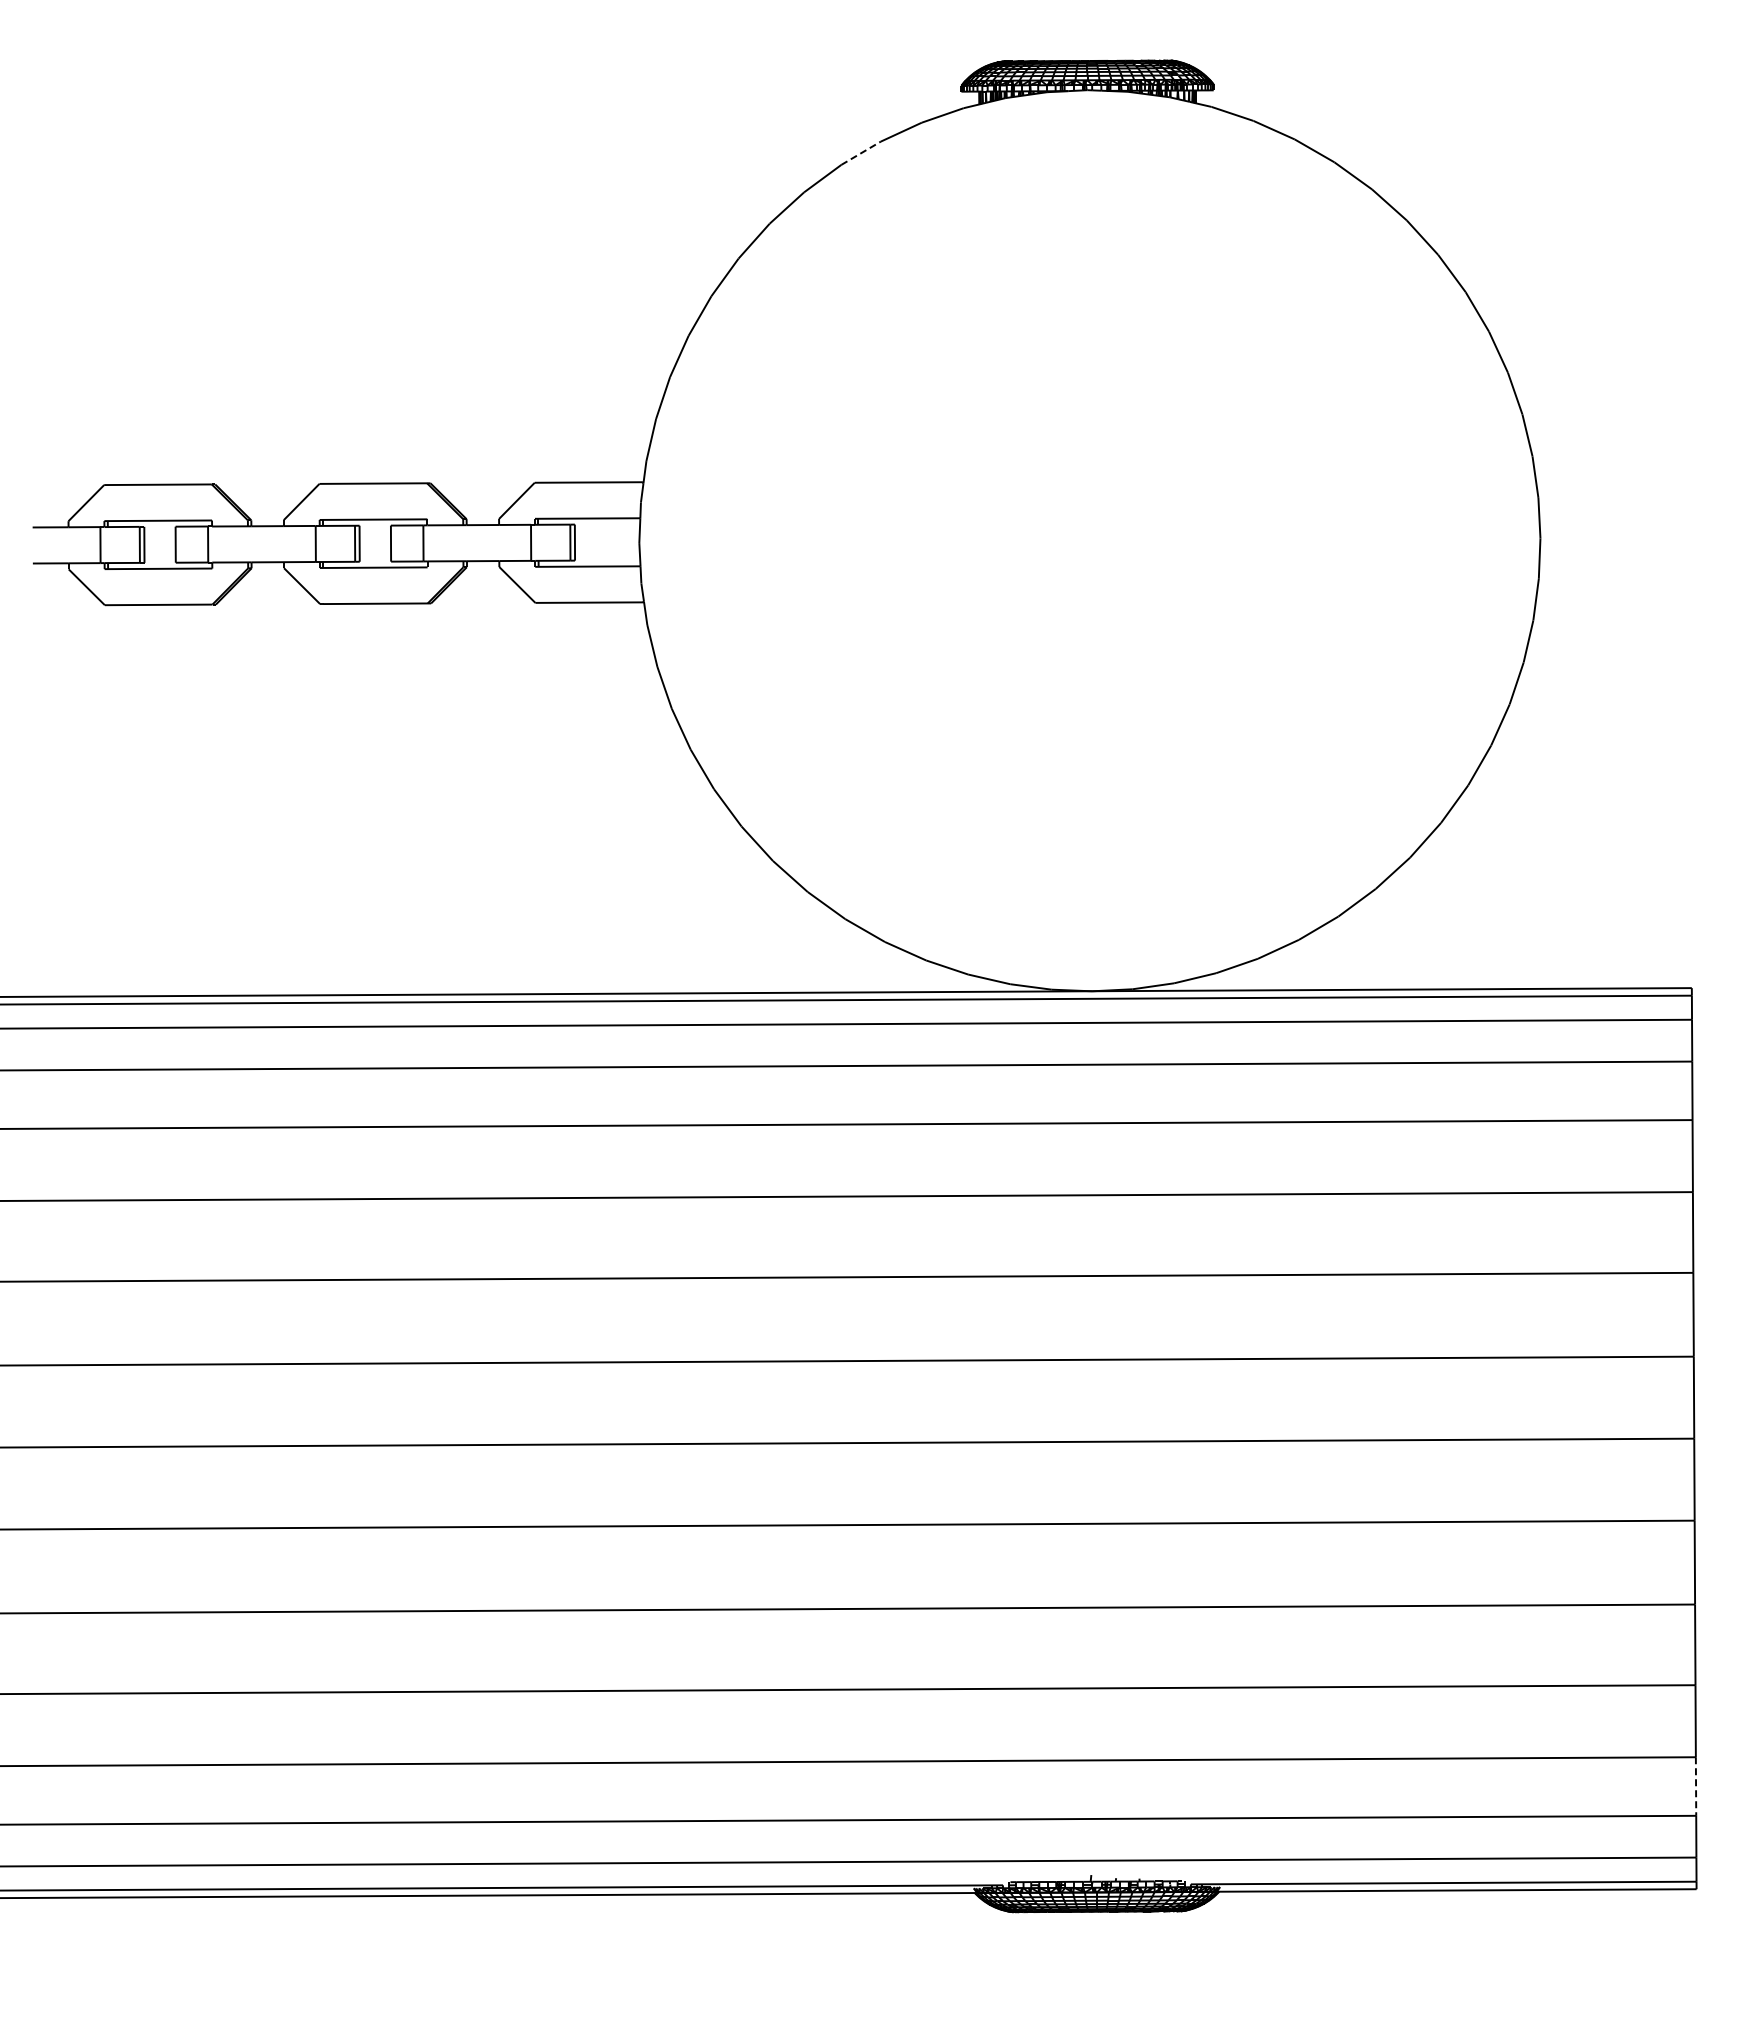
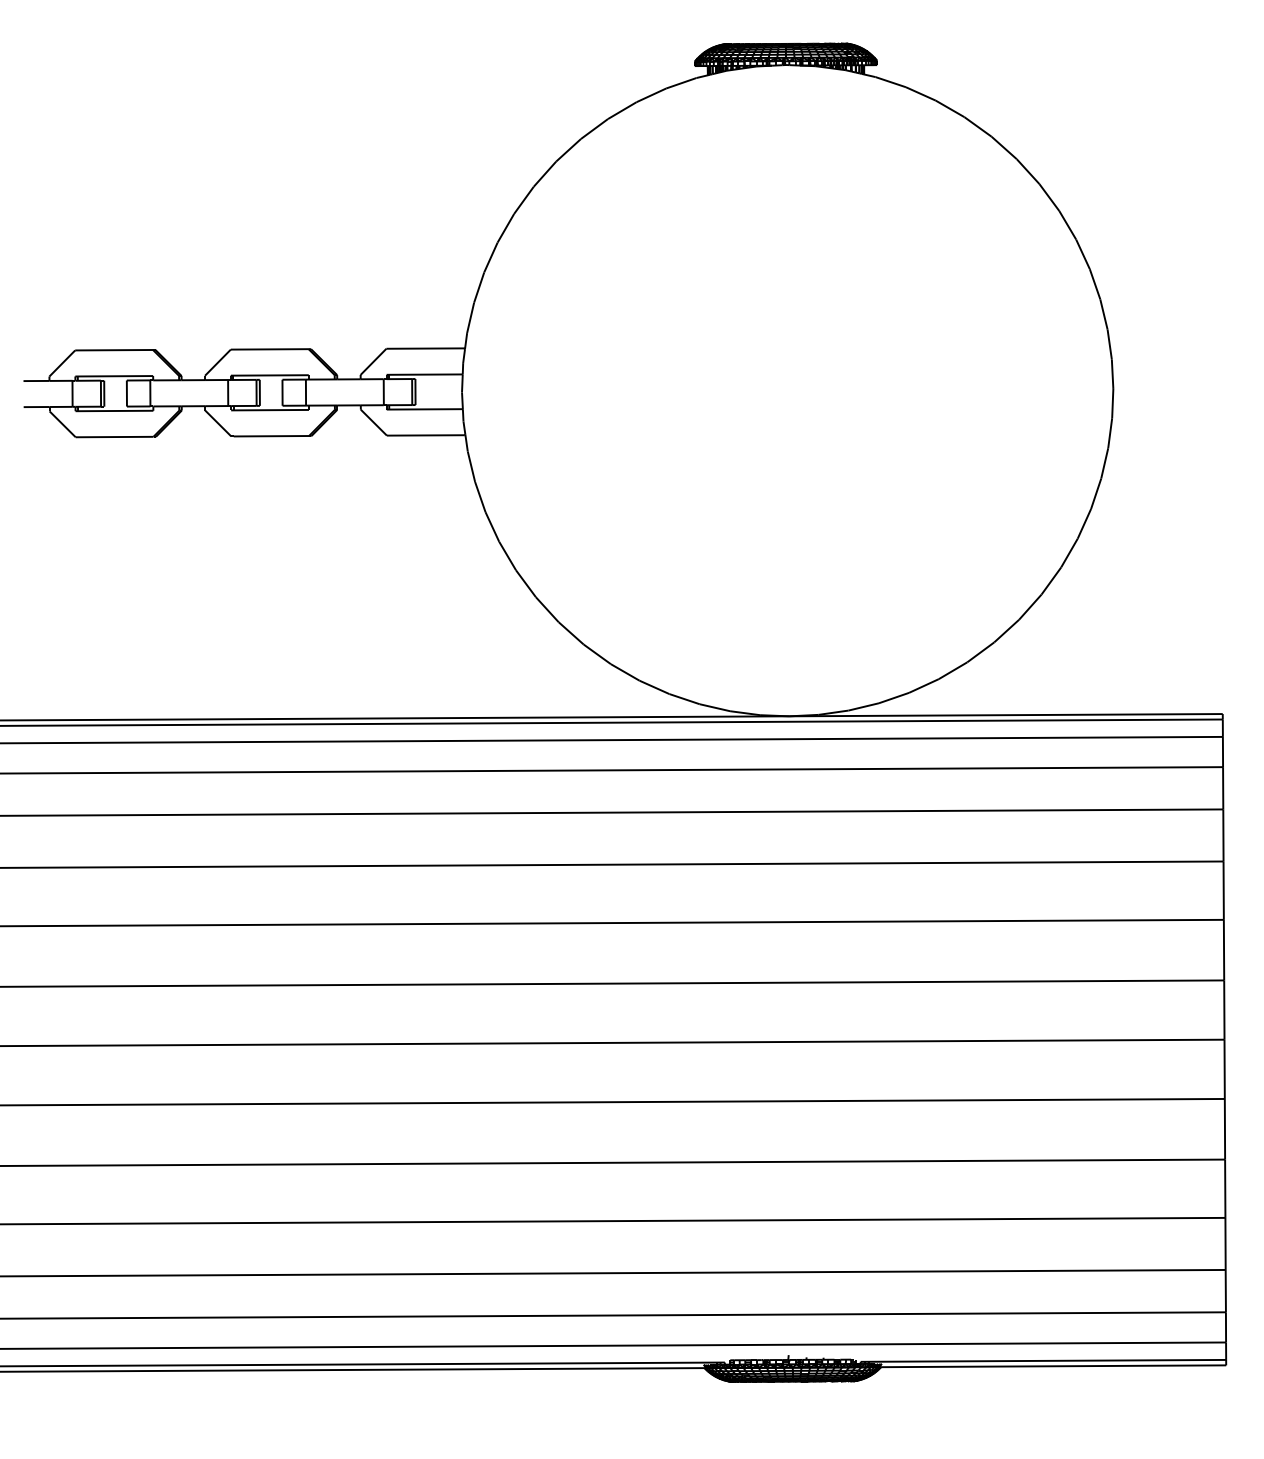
line: (861, 153) -> (622, 110), dashed -> solid
line: (1696, 1787) -> (1226, 1291), dashed -> solid

